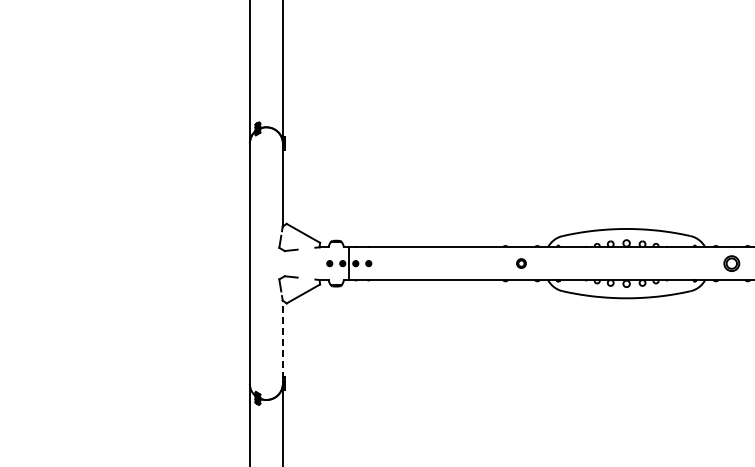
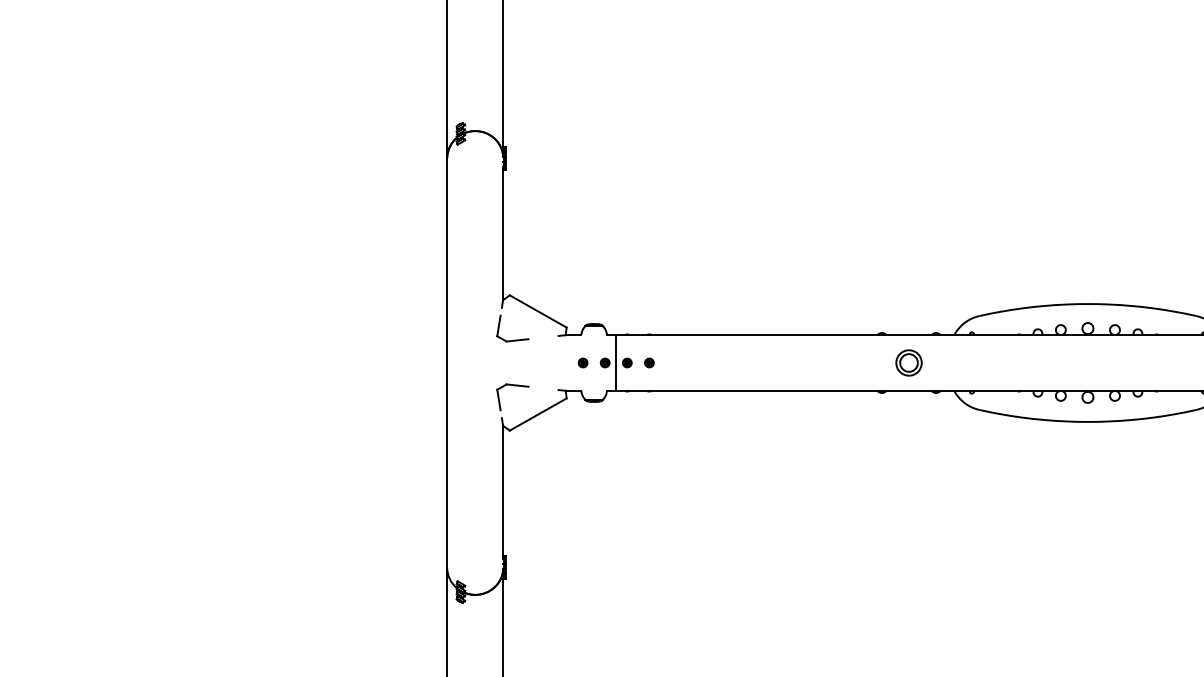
part: (521, 263) -> (909, 362), size x1.67
line: (282, 339) -> (502, 491), dashed -> solid

